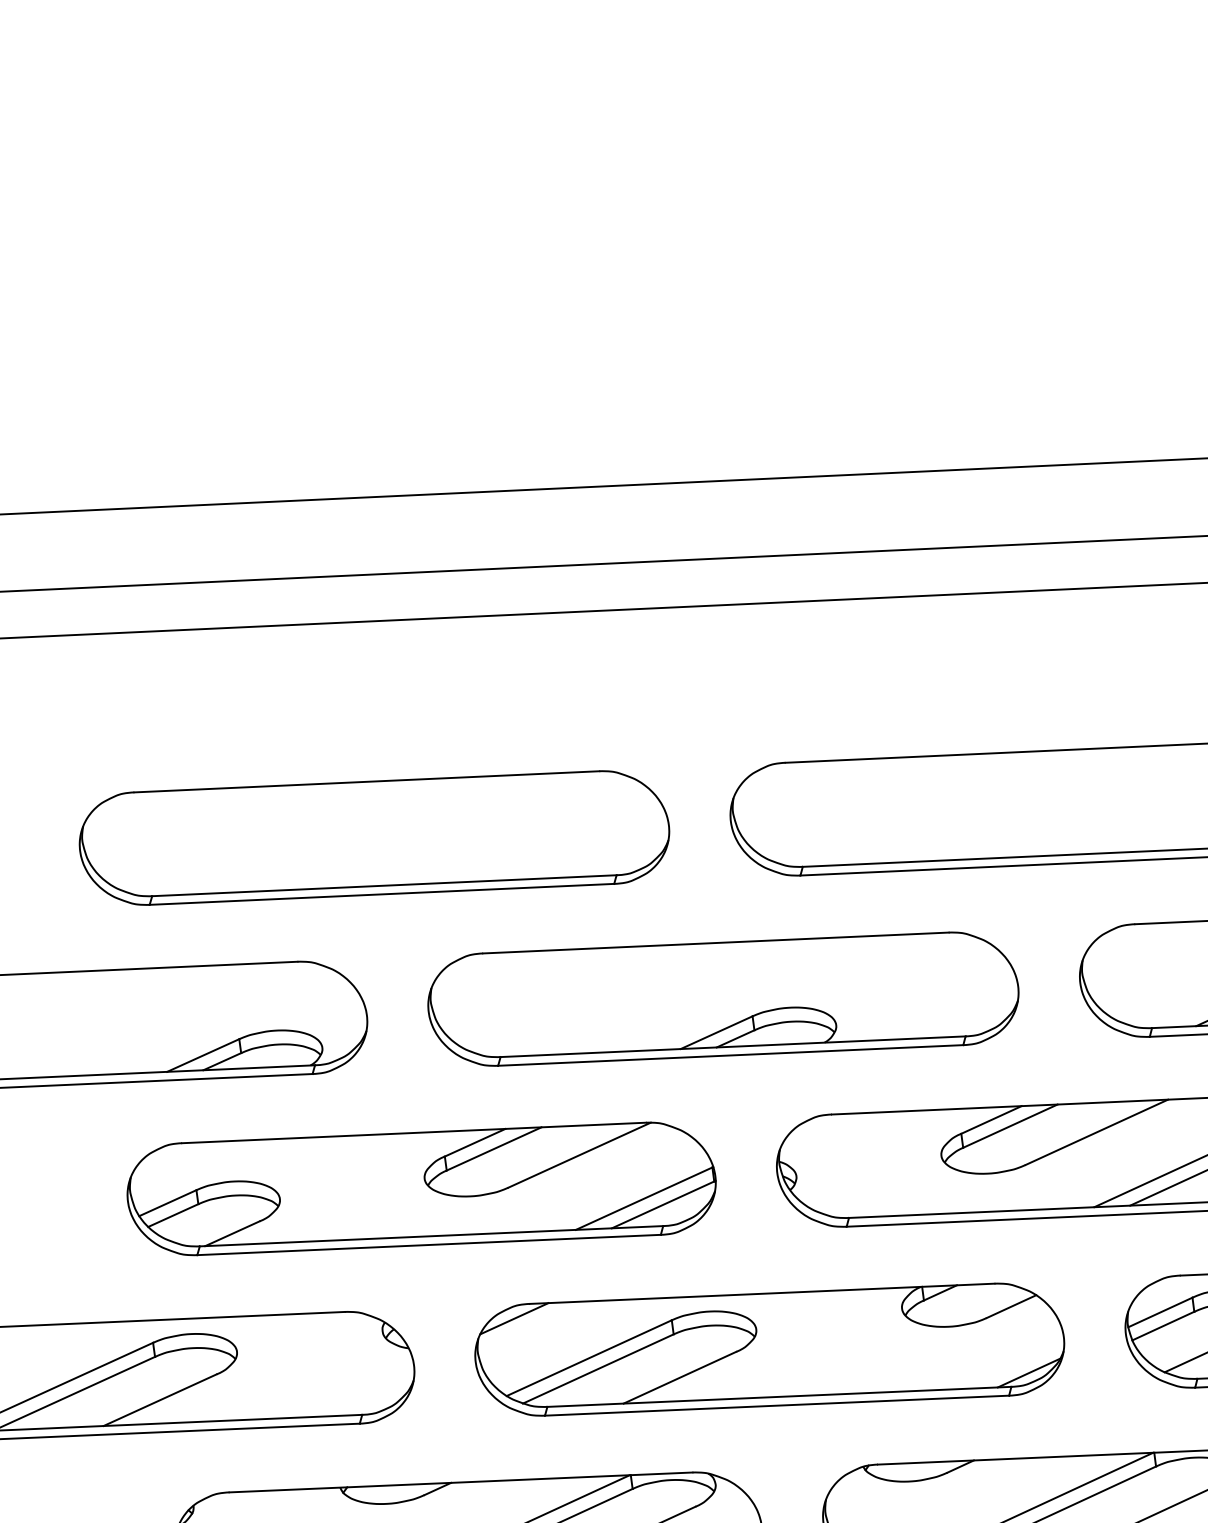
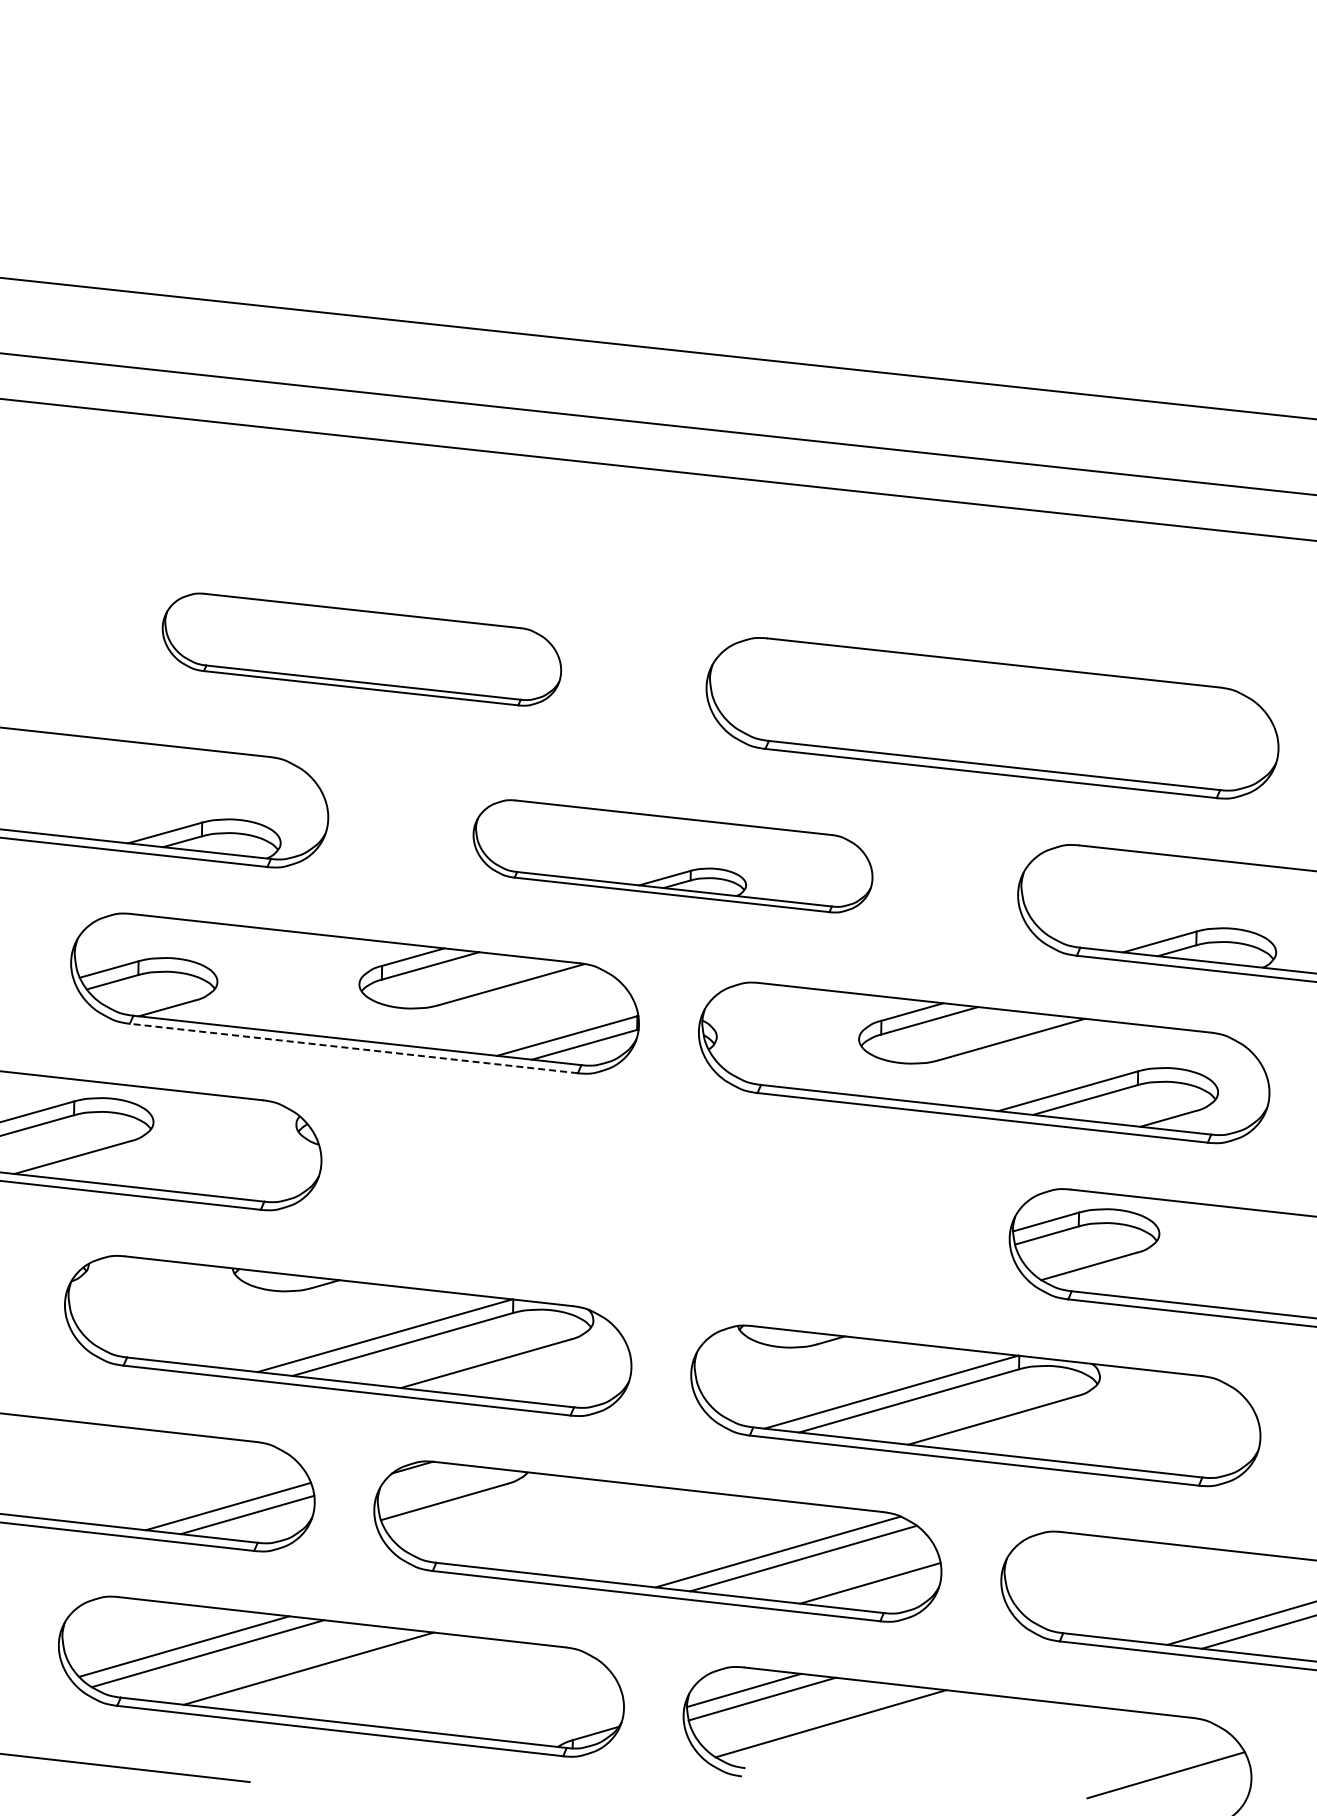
part: (374, 838) -> (361, 649), size x0.7
part: (722, 999) -> (672, 856), size x0.7
line: (428, 1245) -> (353, 1048), solid -> dashed
part: (769, 1349) -> (665, 1199), removed

